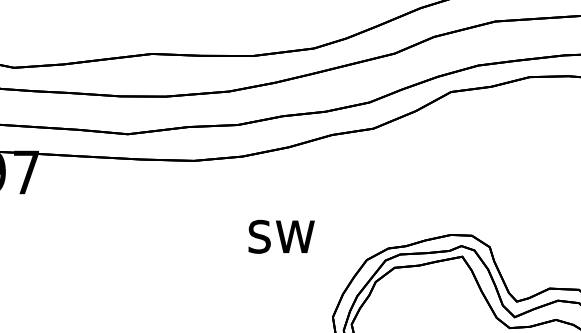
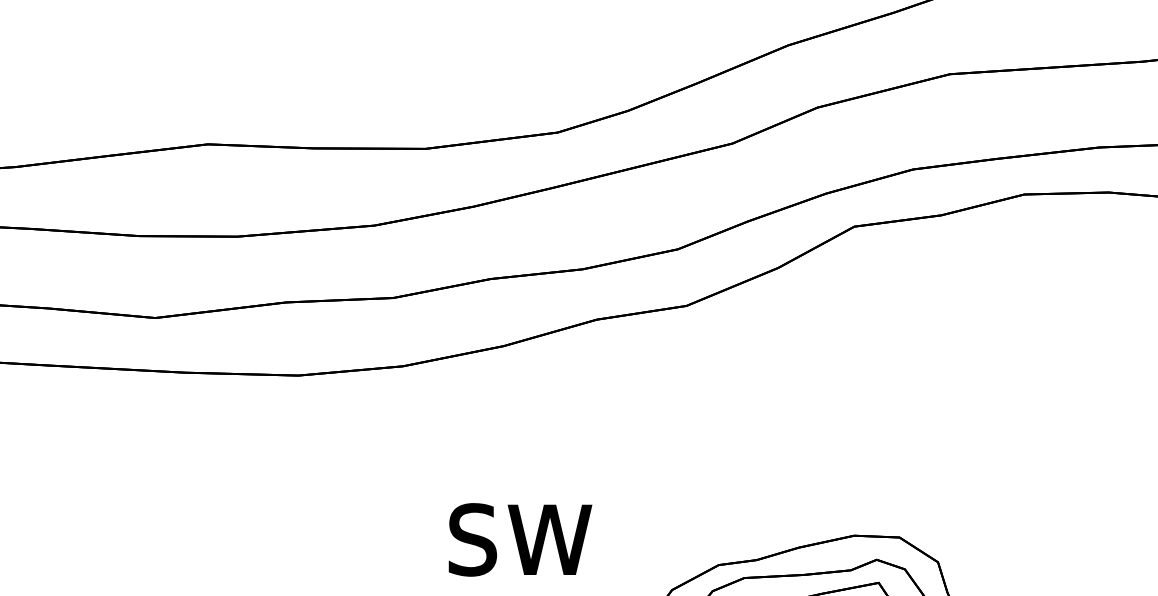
text: (281, 236) -> (520, 539), moved

